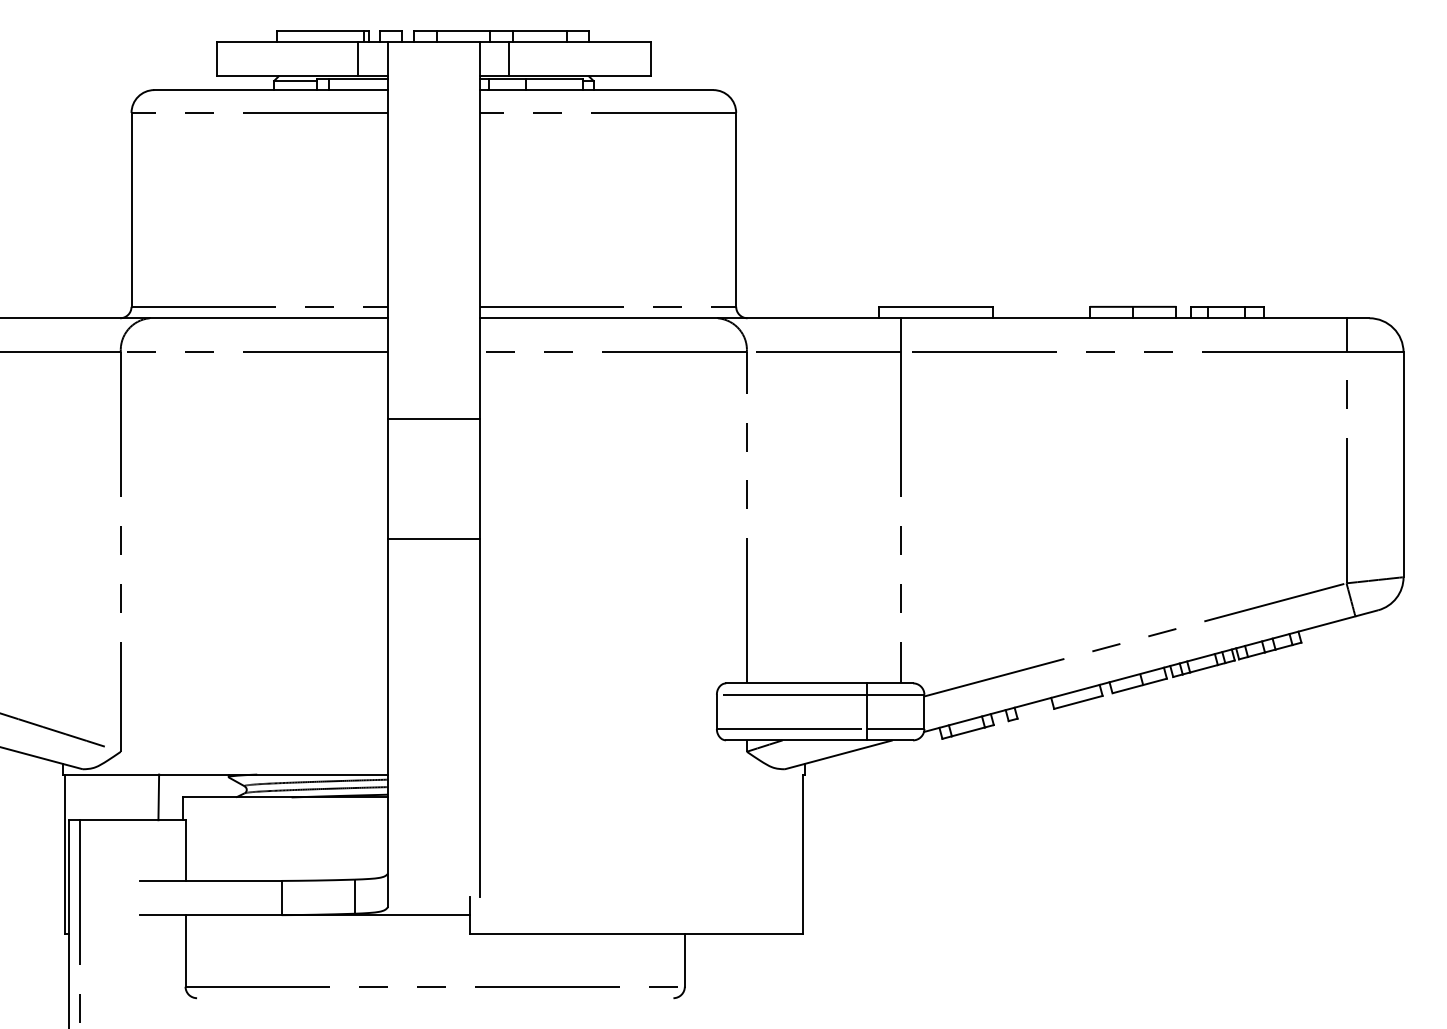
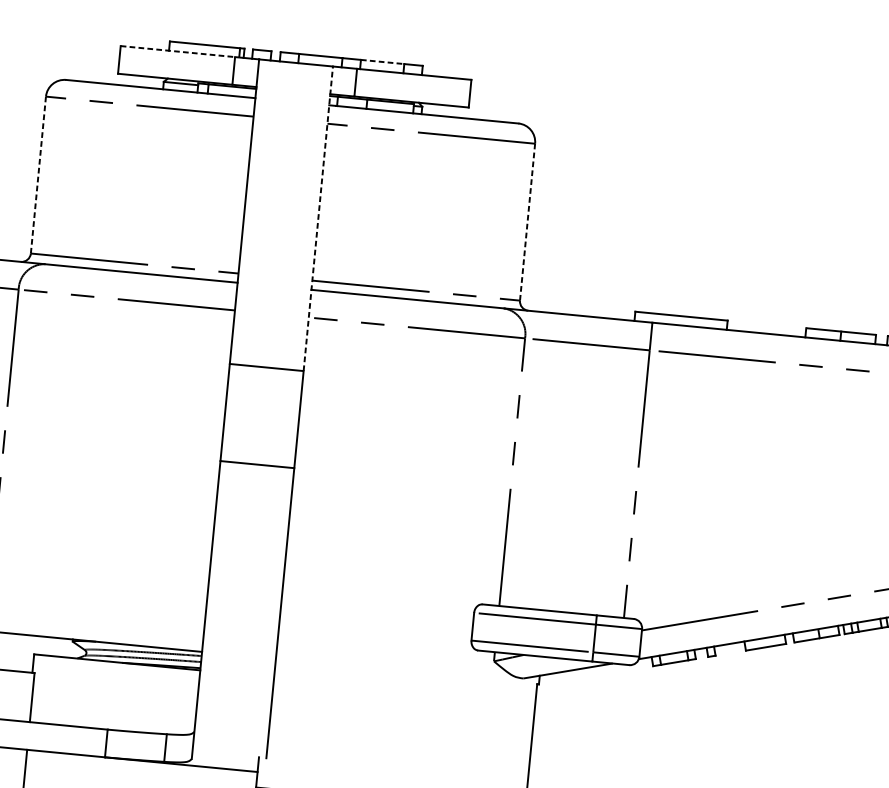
line: (539, 30) -> (382, 61), solid -> dashed
line: (287, 42) -> (177, 51), solid -> dashed
line: (131, 209) -> (38, 174), solid -> dashed
line: (736, 209) -> (527, 221), solid -> dashed
line: (479, 229) -> (318, 218), solid -> dashed
line: (158, 797) -> (14, 652), removed

